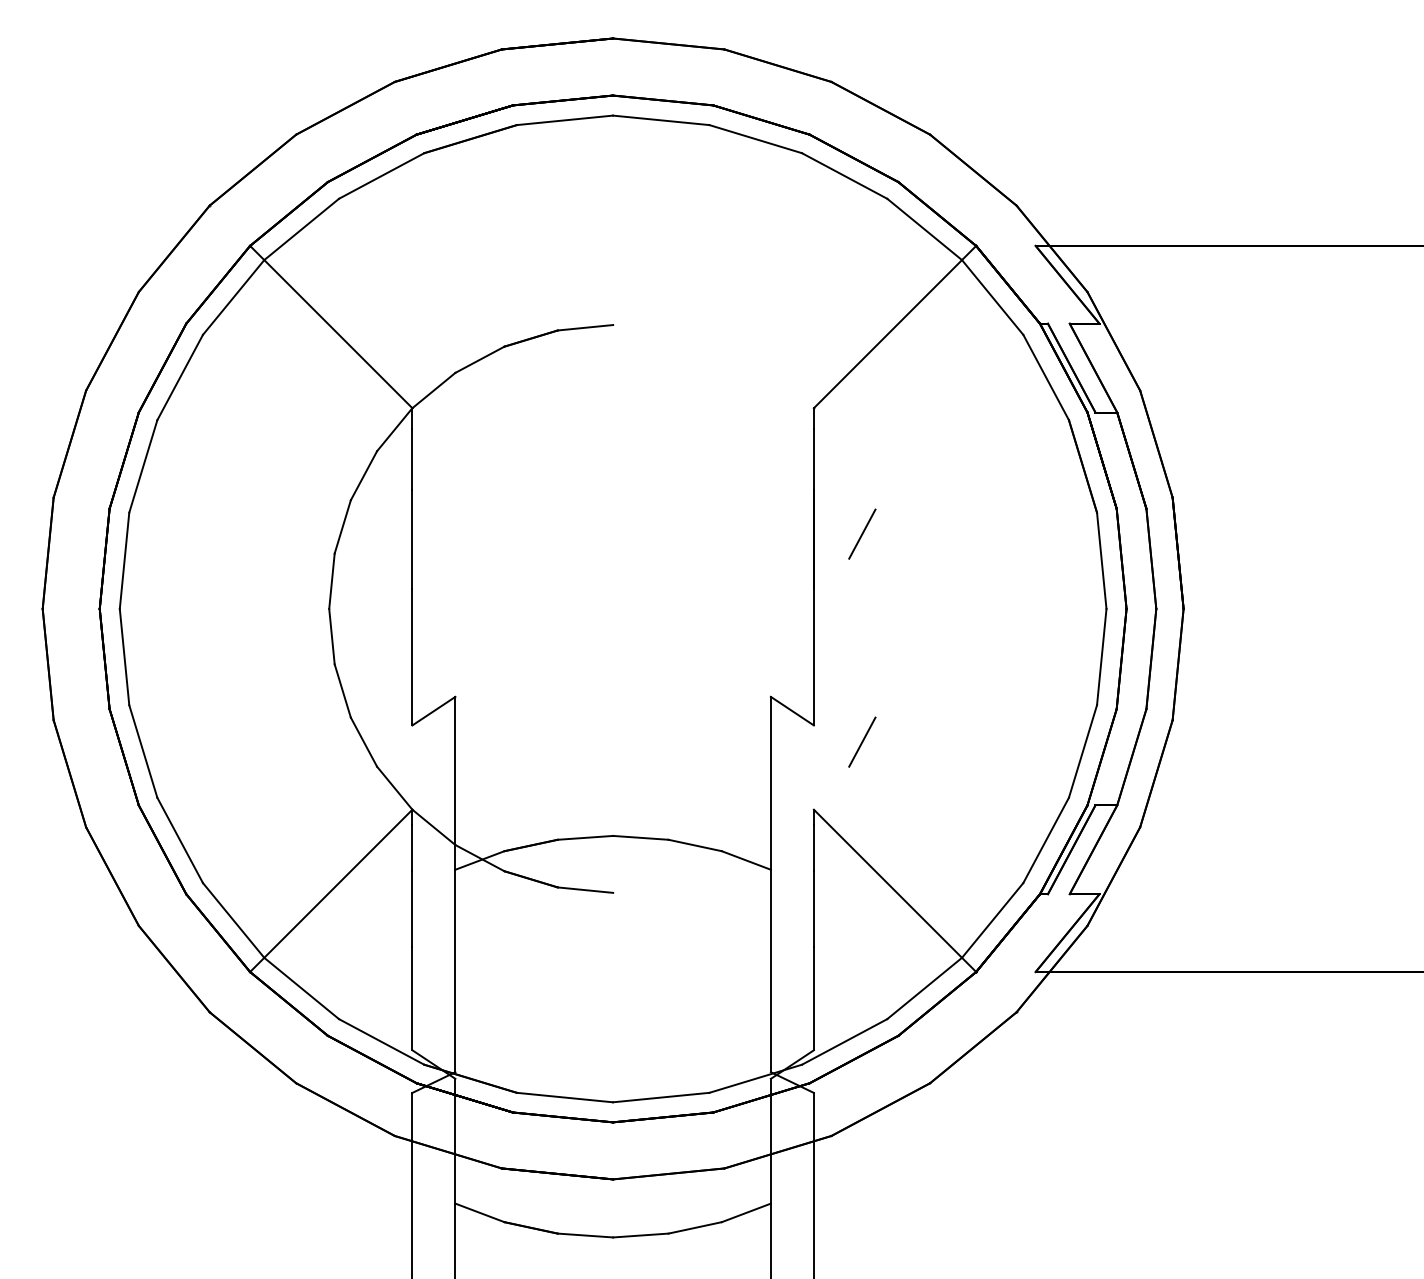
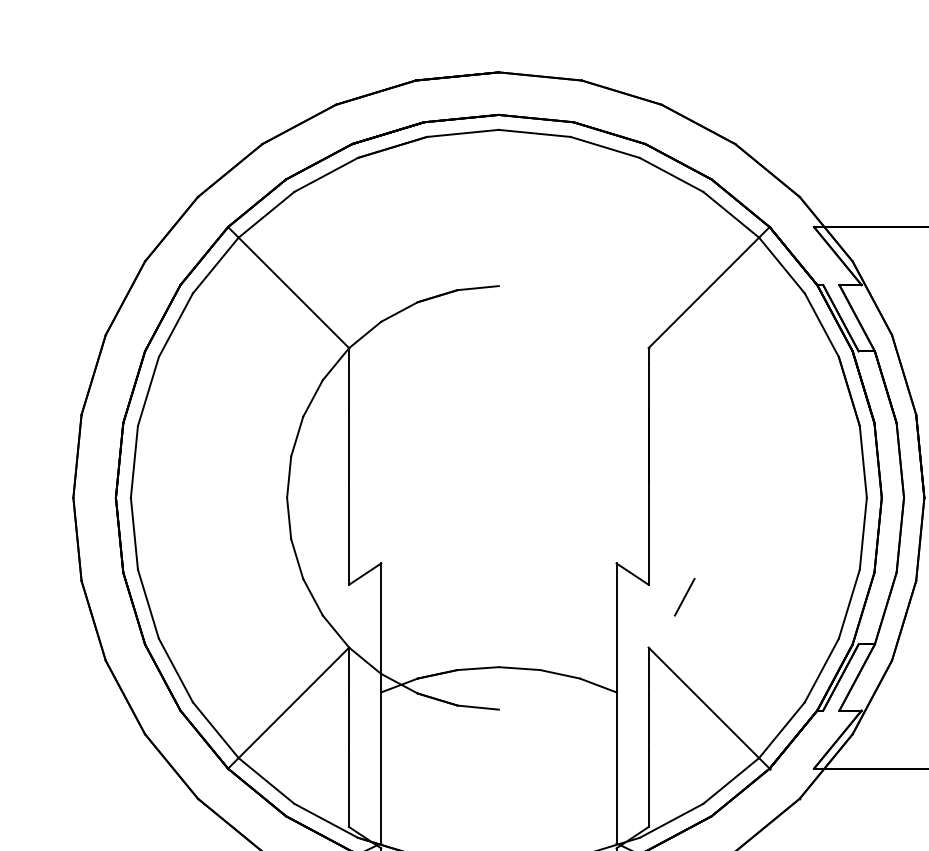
line: (862, 533) -> (684, 441), removed

